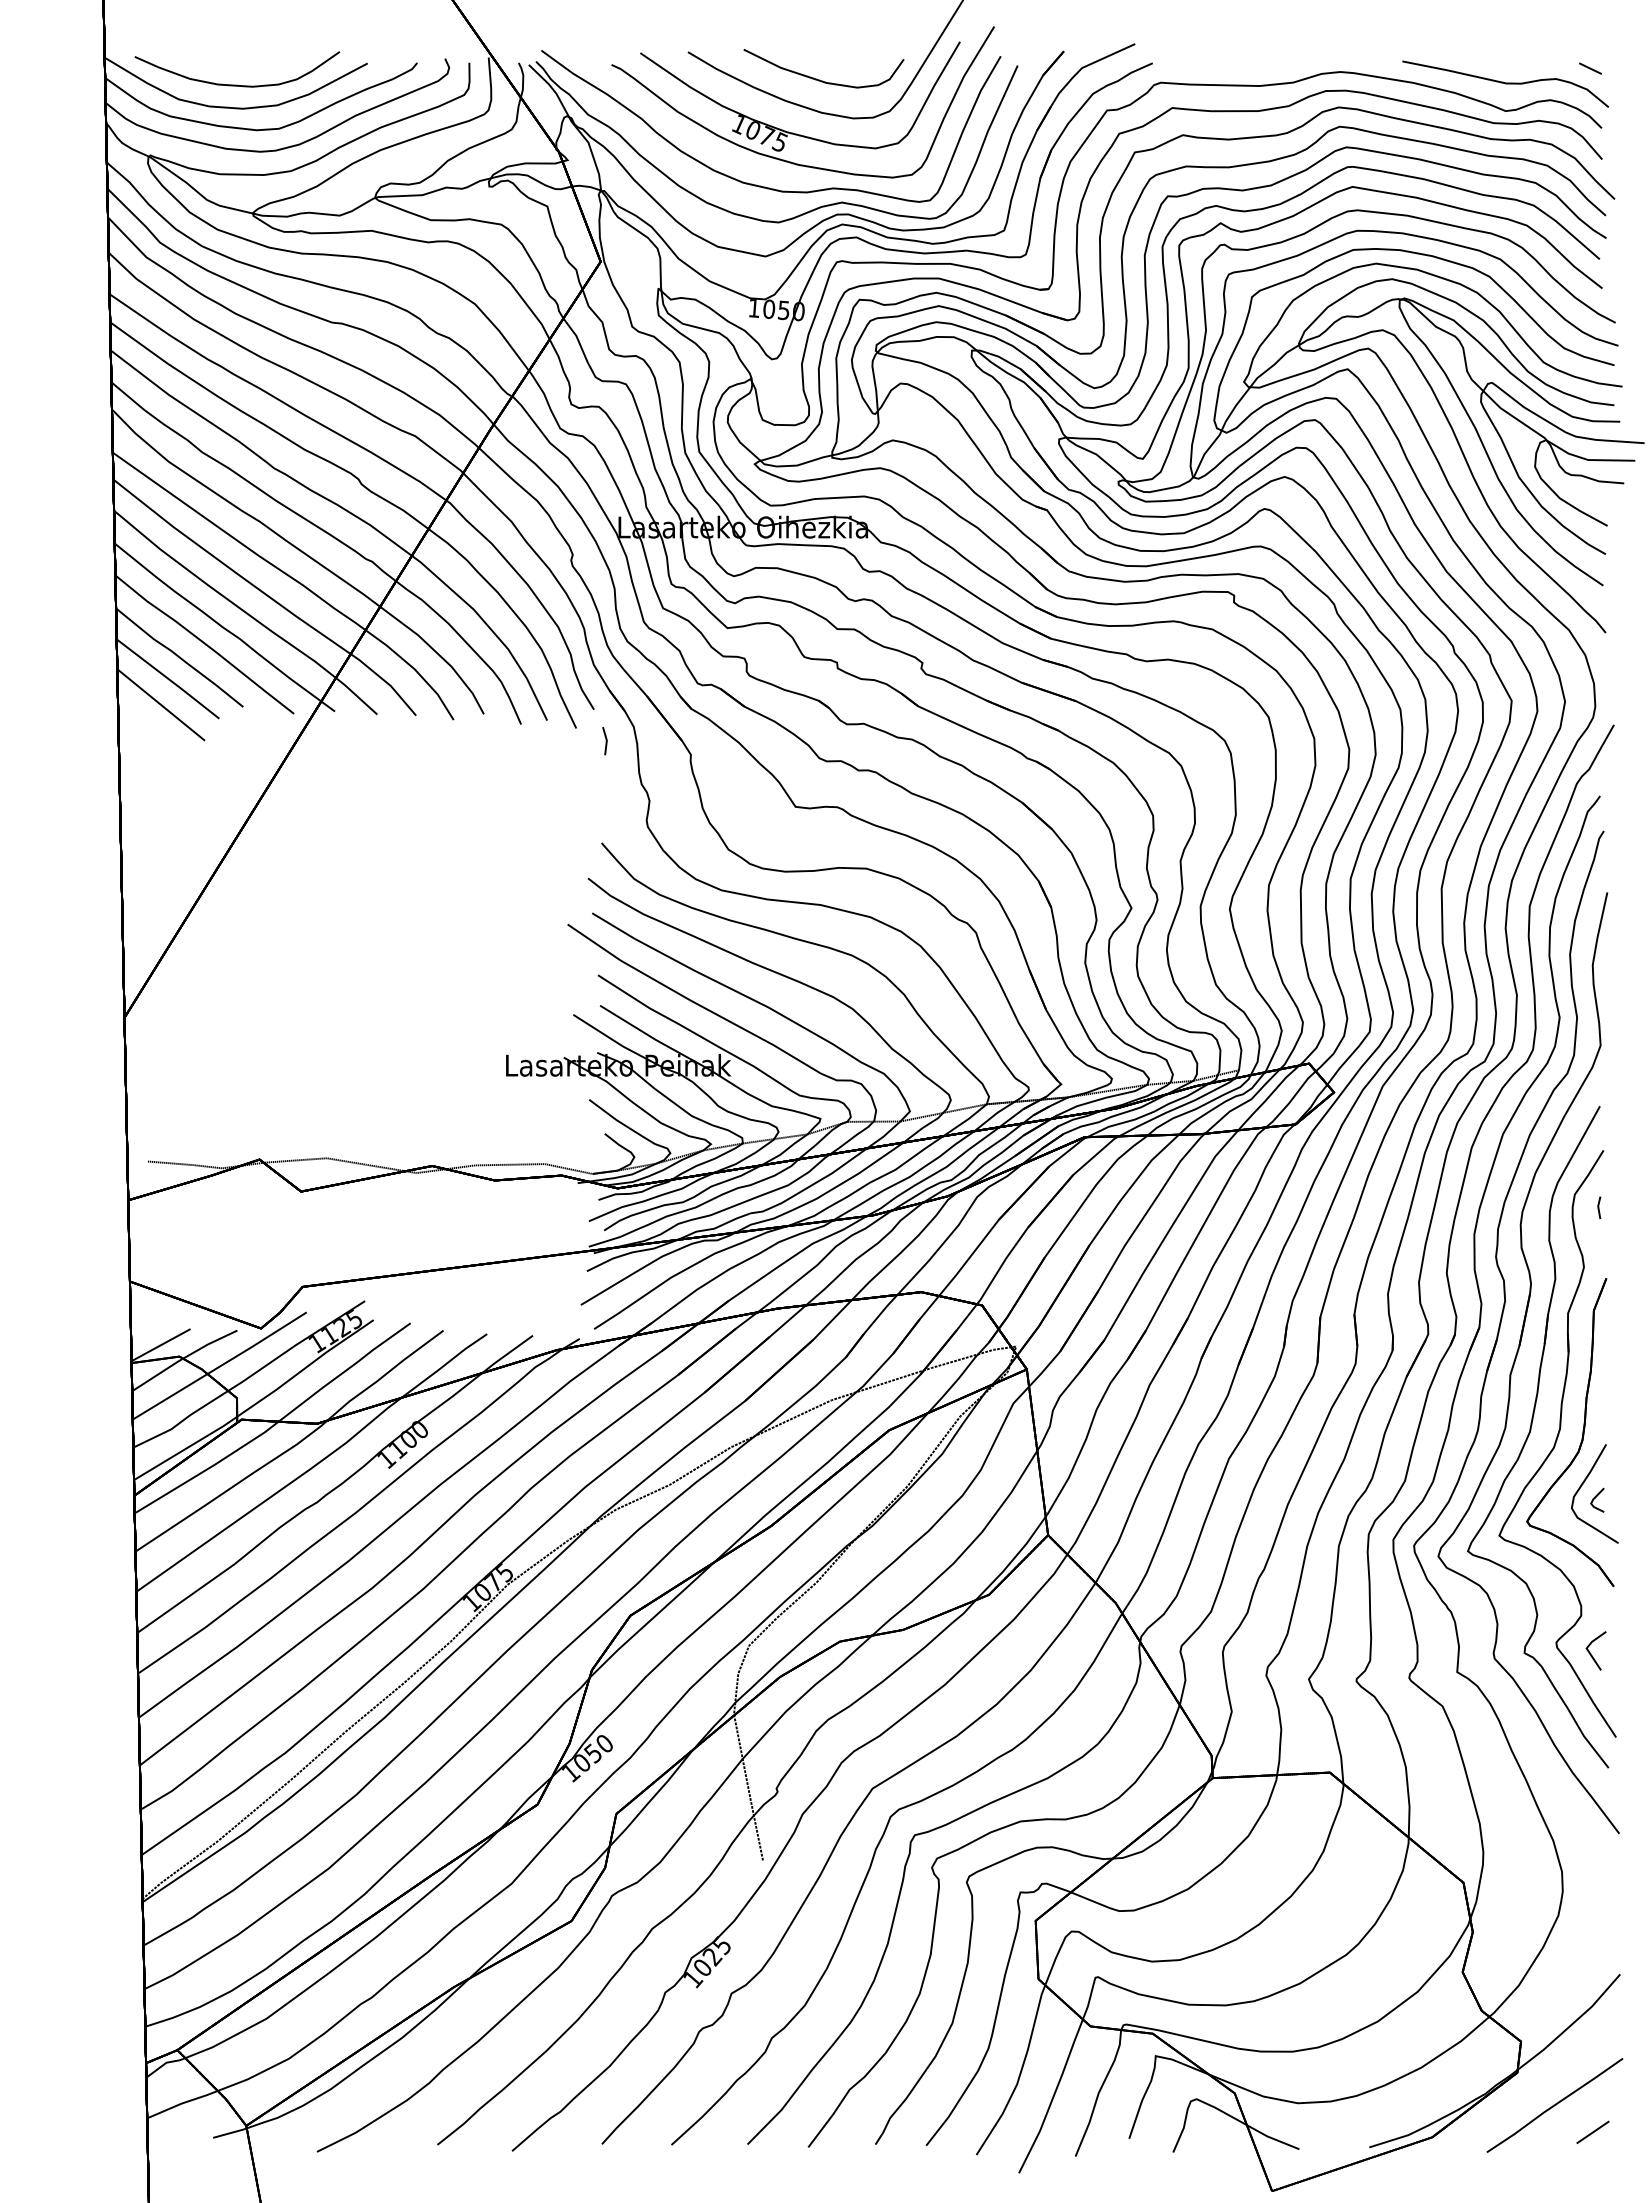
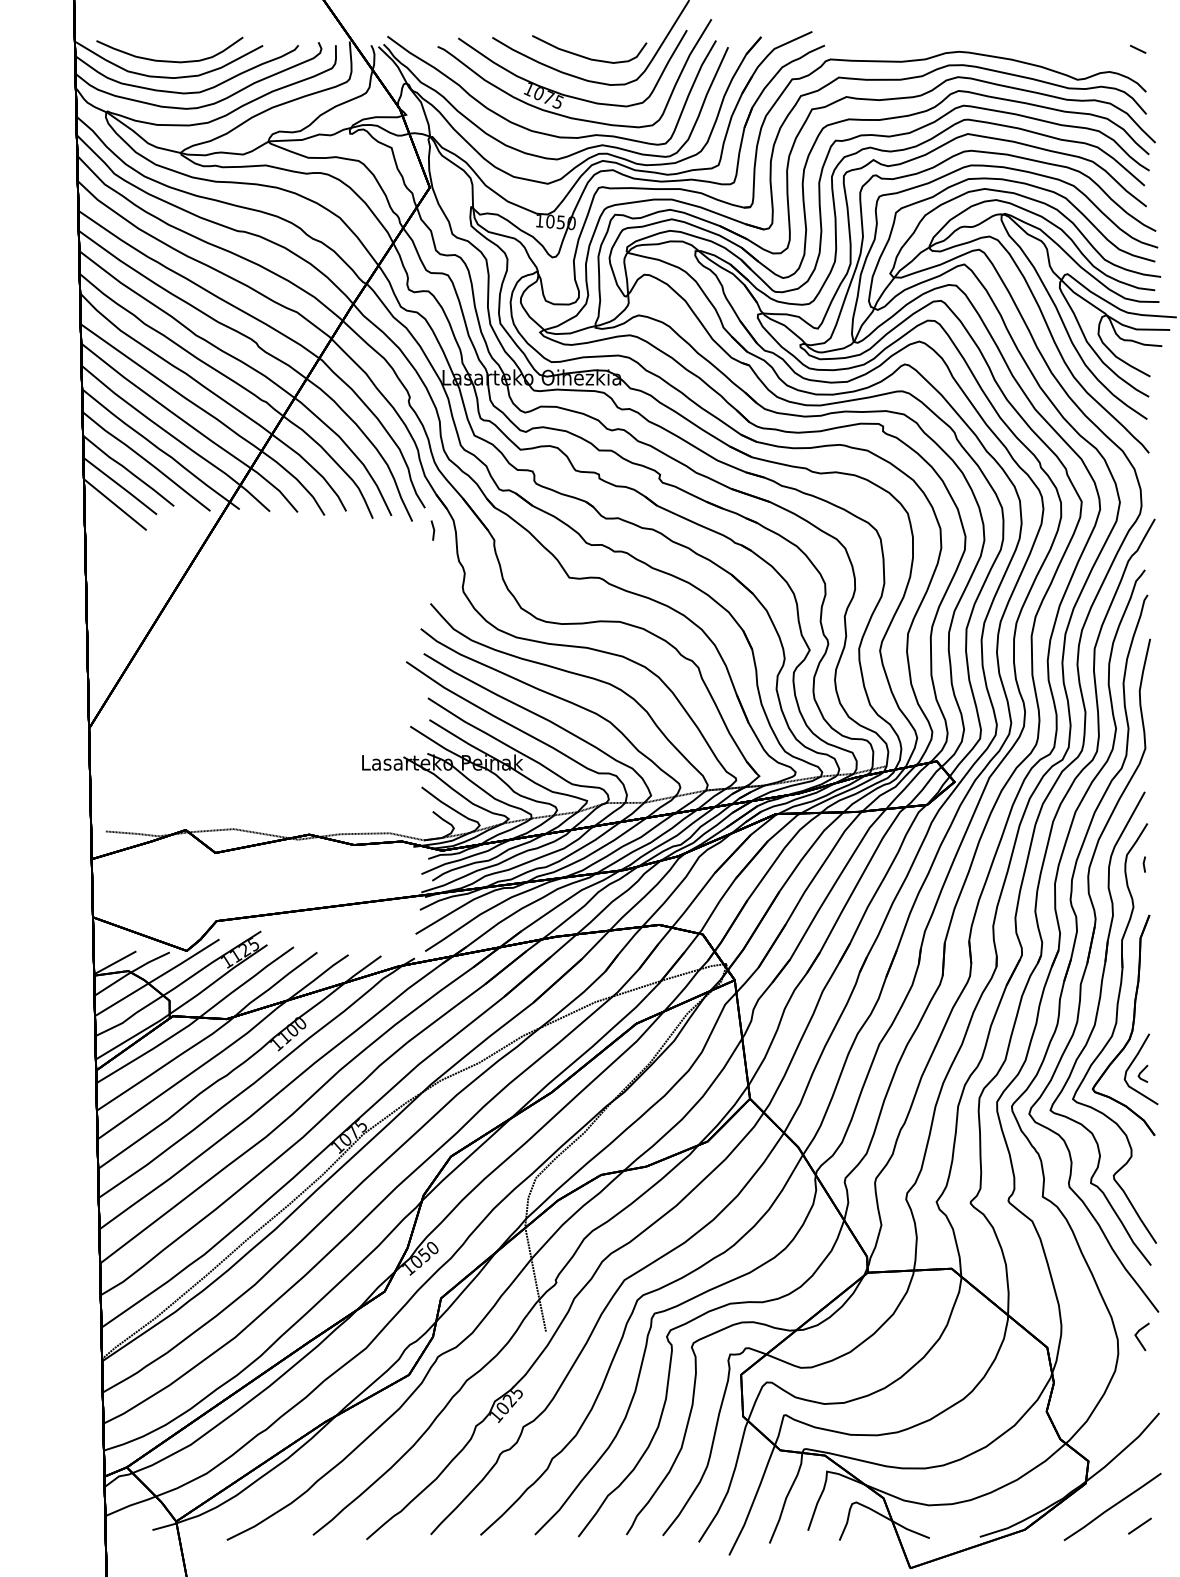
curve: (1505, 83) -> (1077, 60), removed
line: (1591, 1653) -> (1138, 1338), moved

